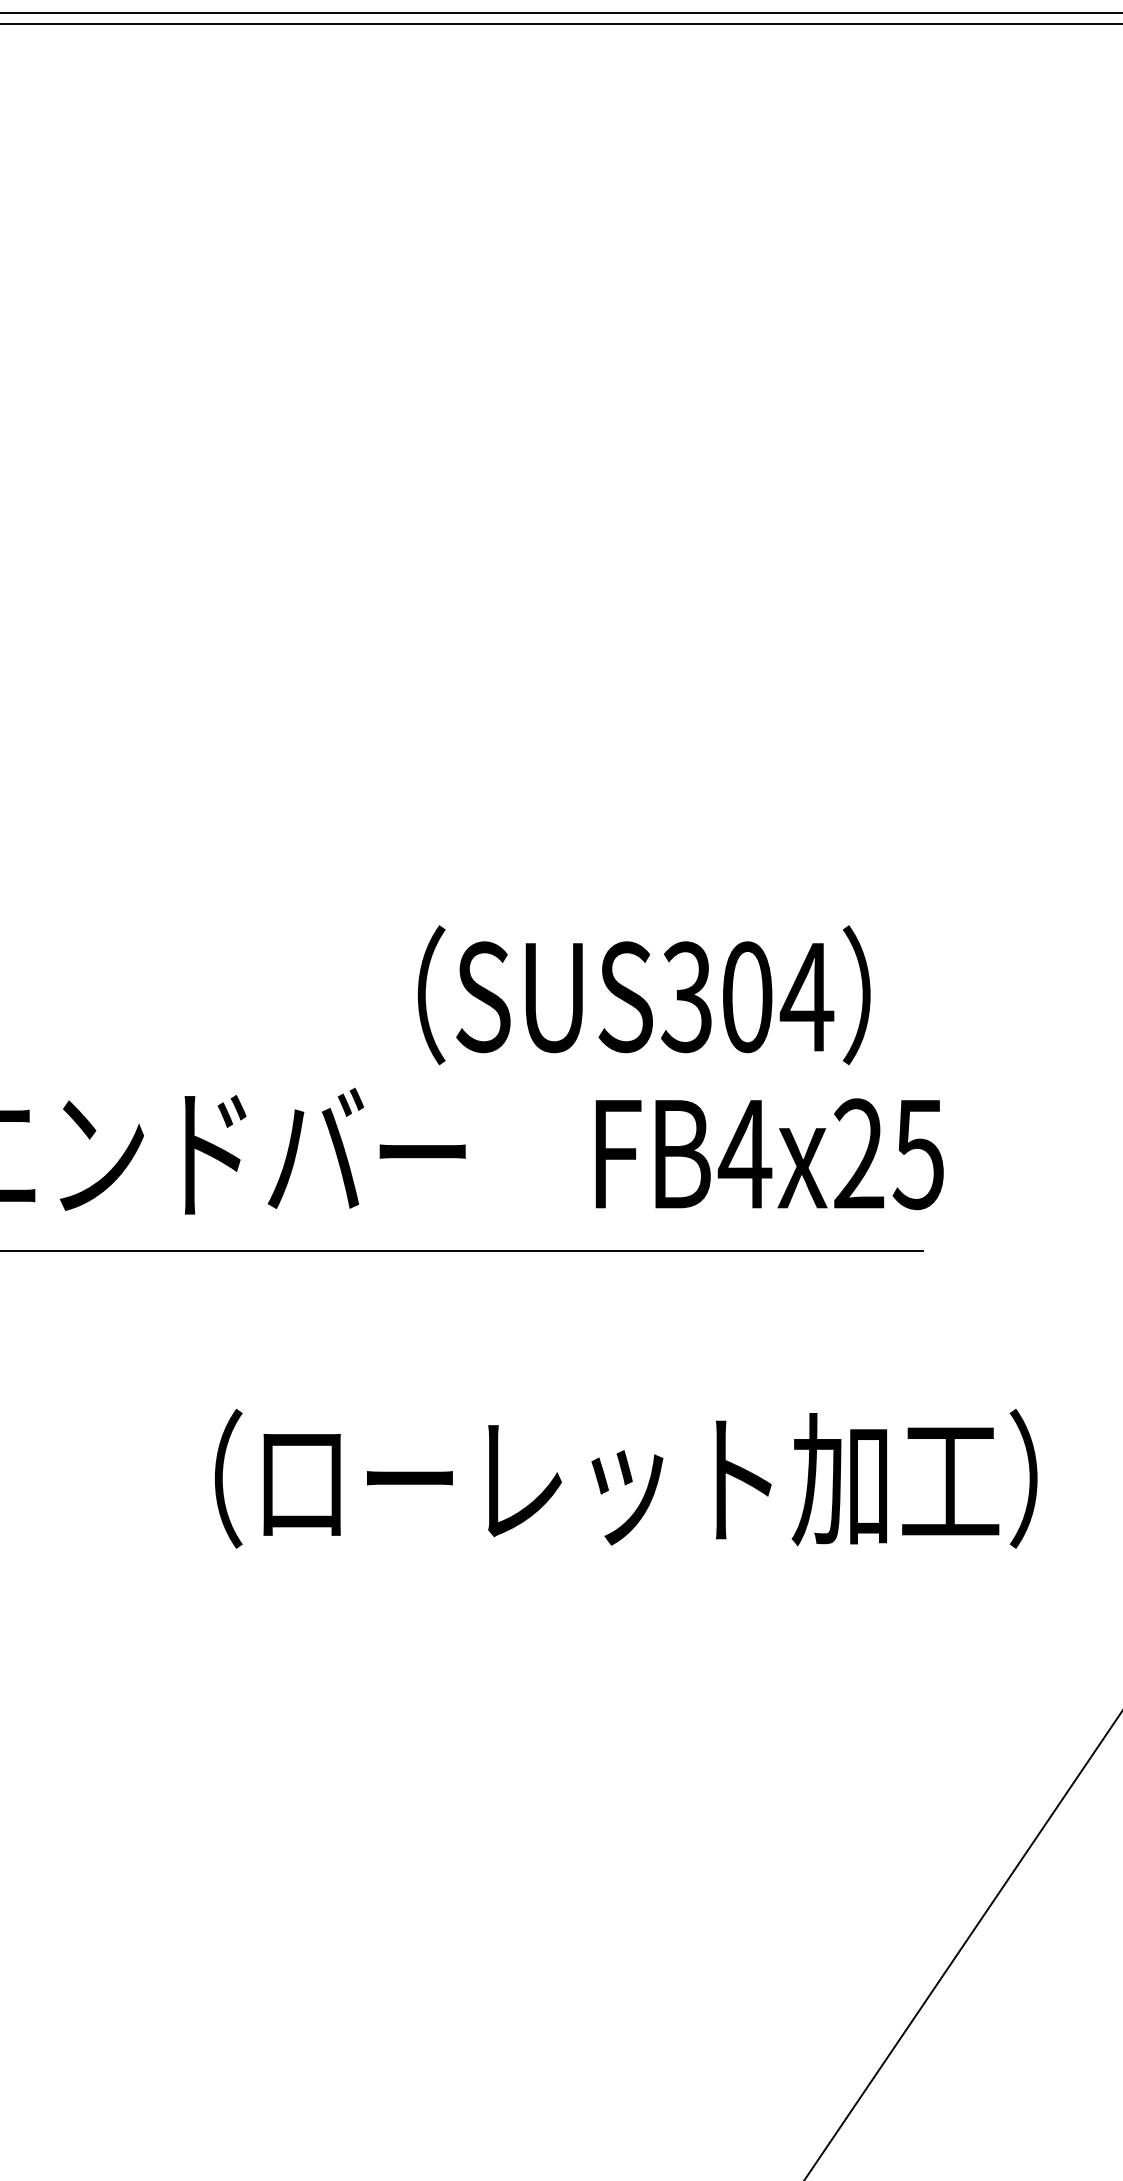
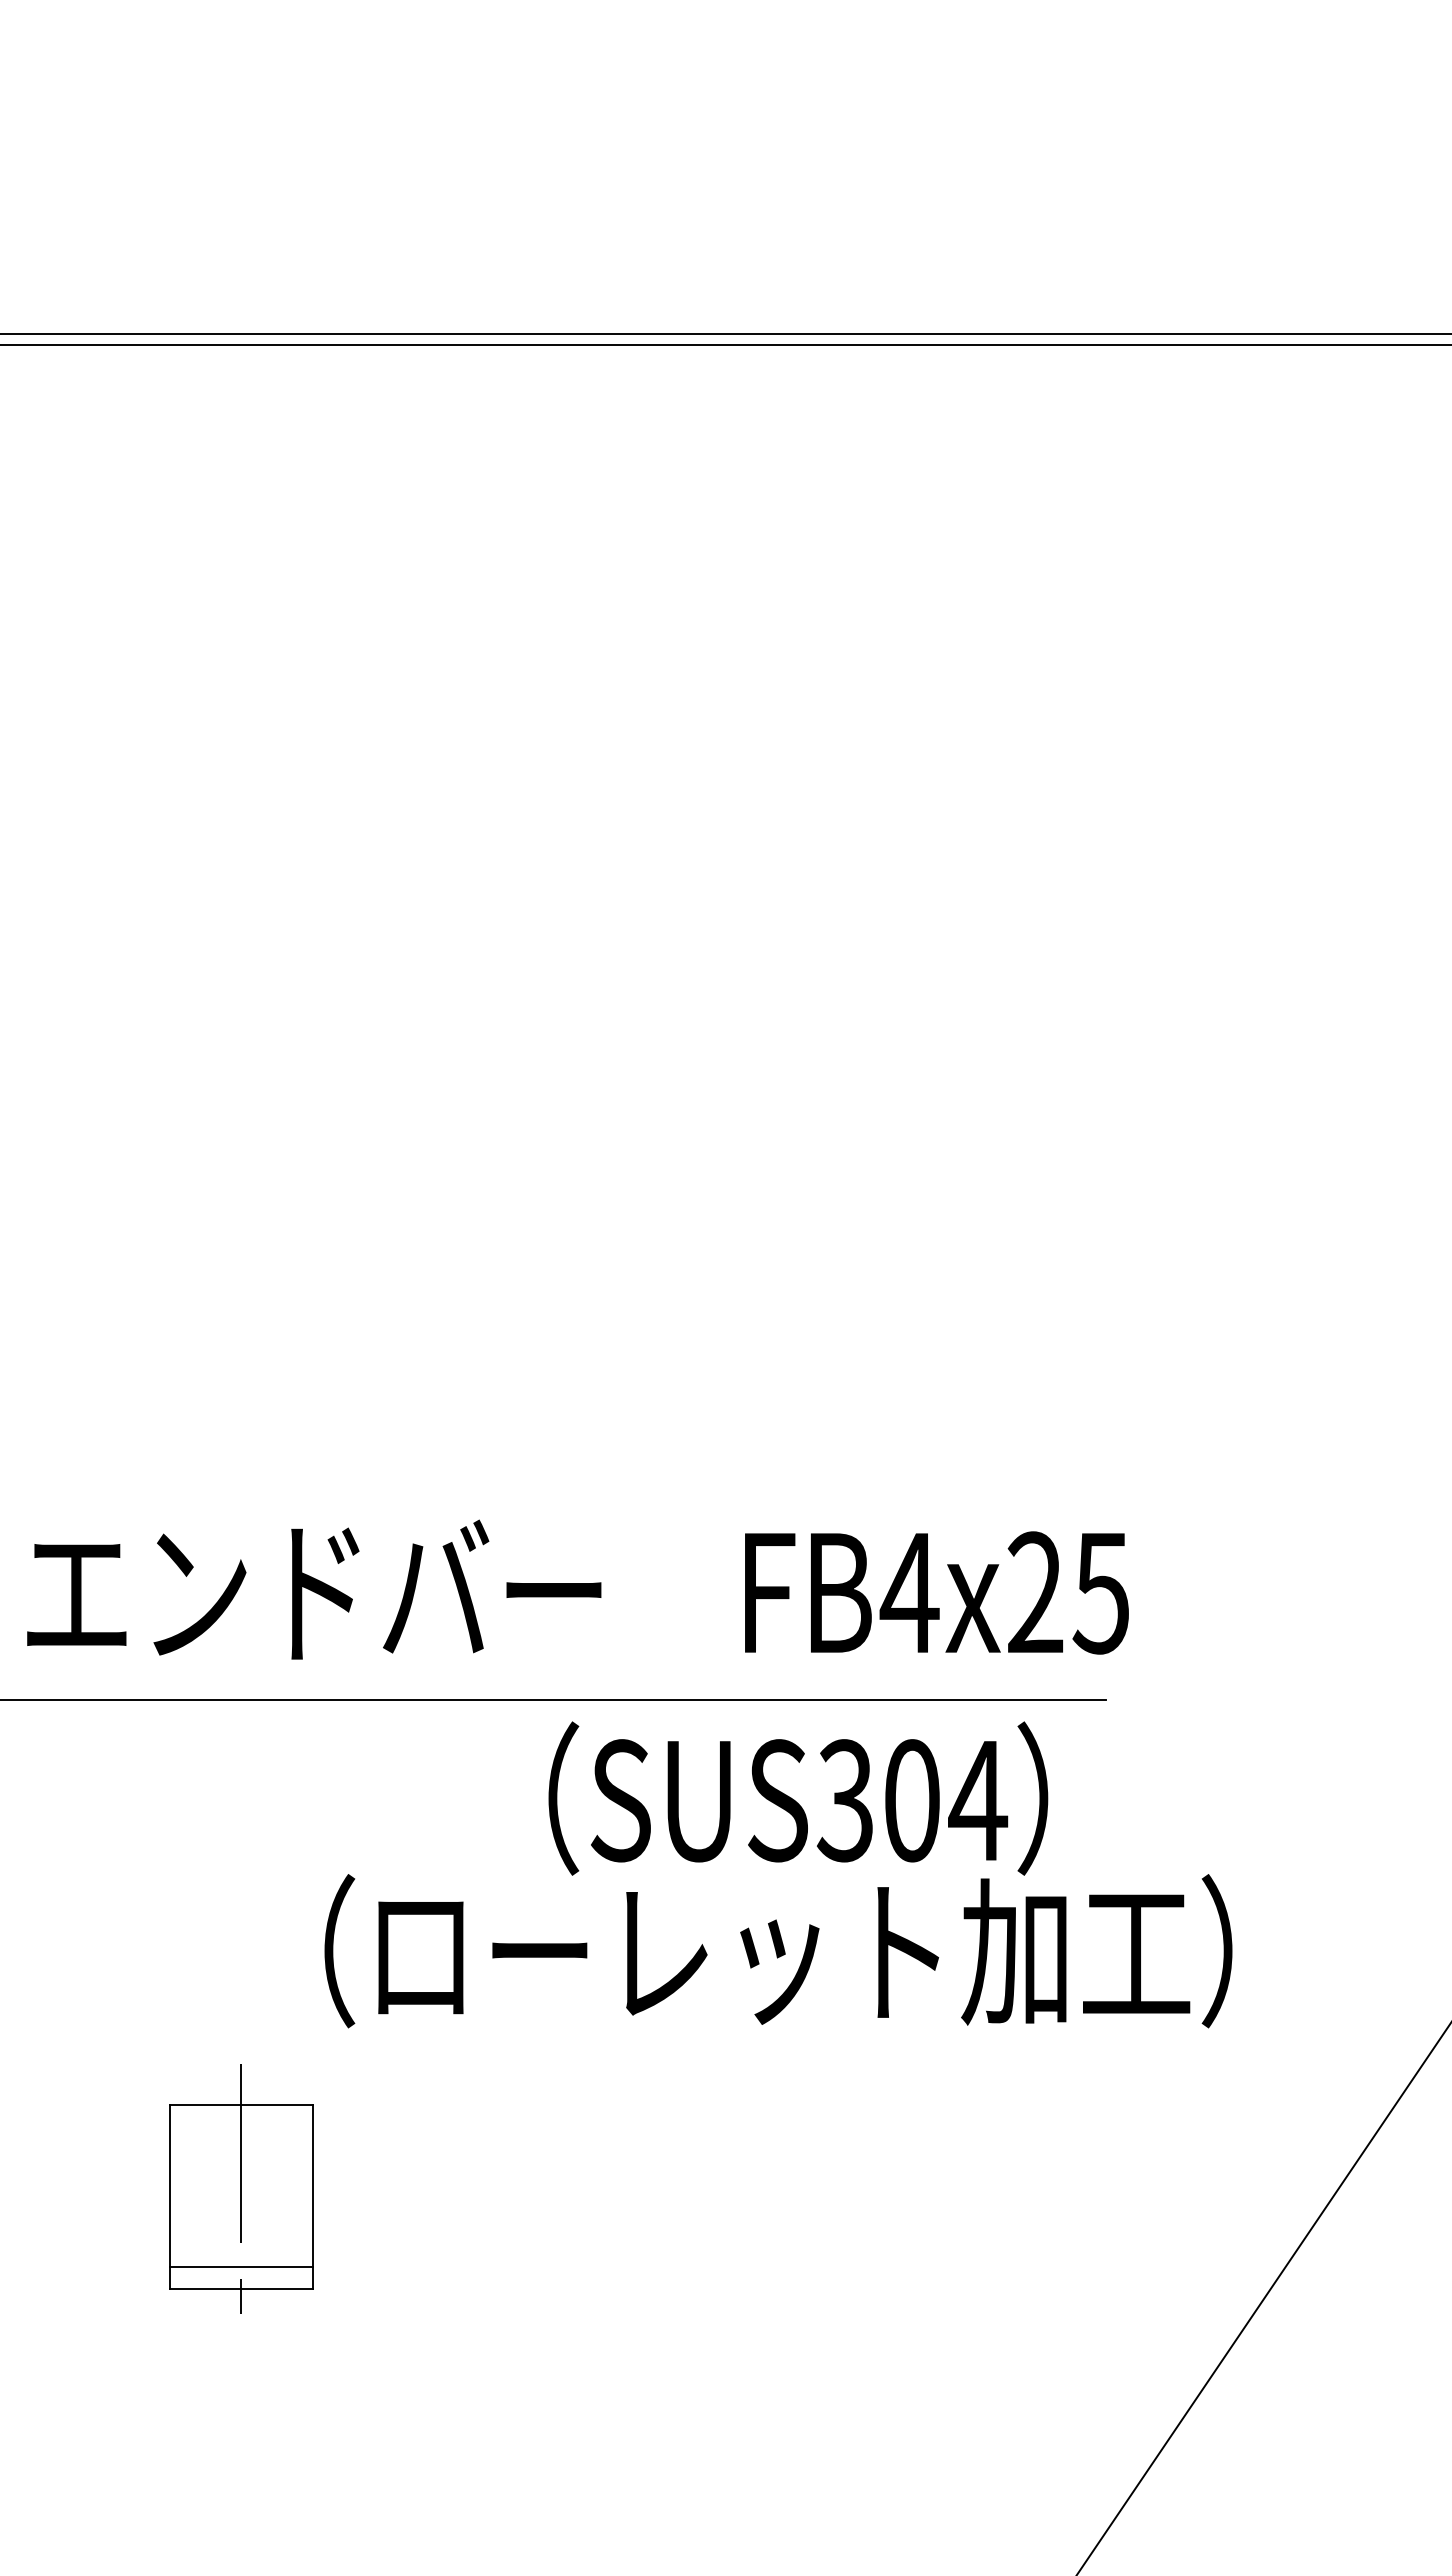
text: (644, 995) -> (798, 1798), moved
part: (139, 1693) -> (241, 2188), added

